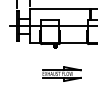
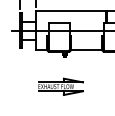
part: (61, 73) -> (60, 86), moved

